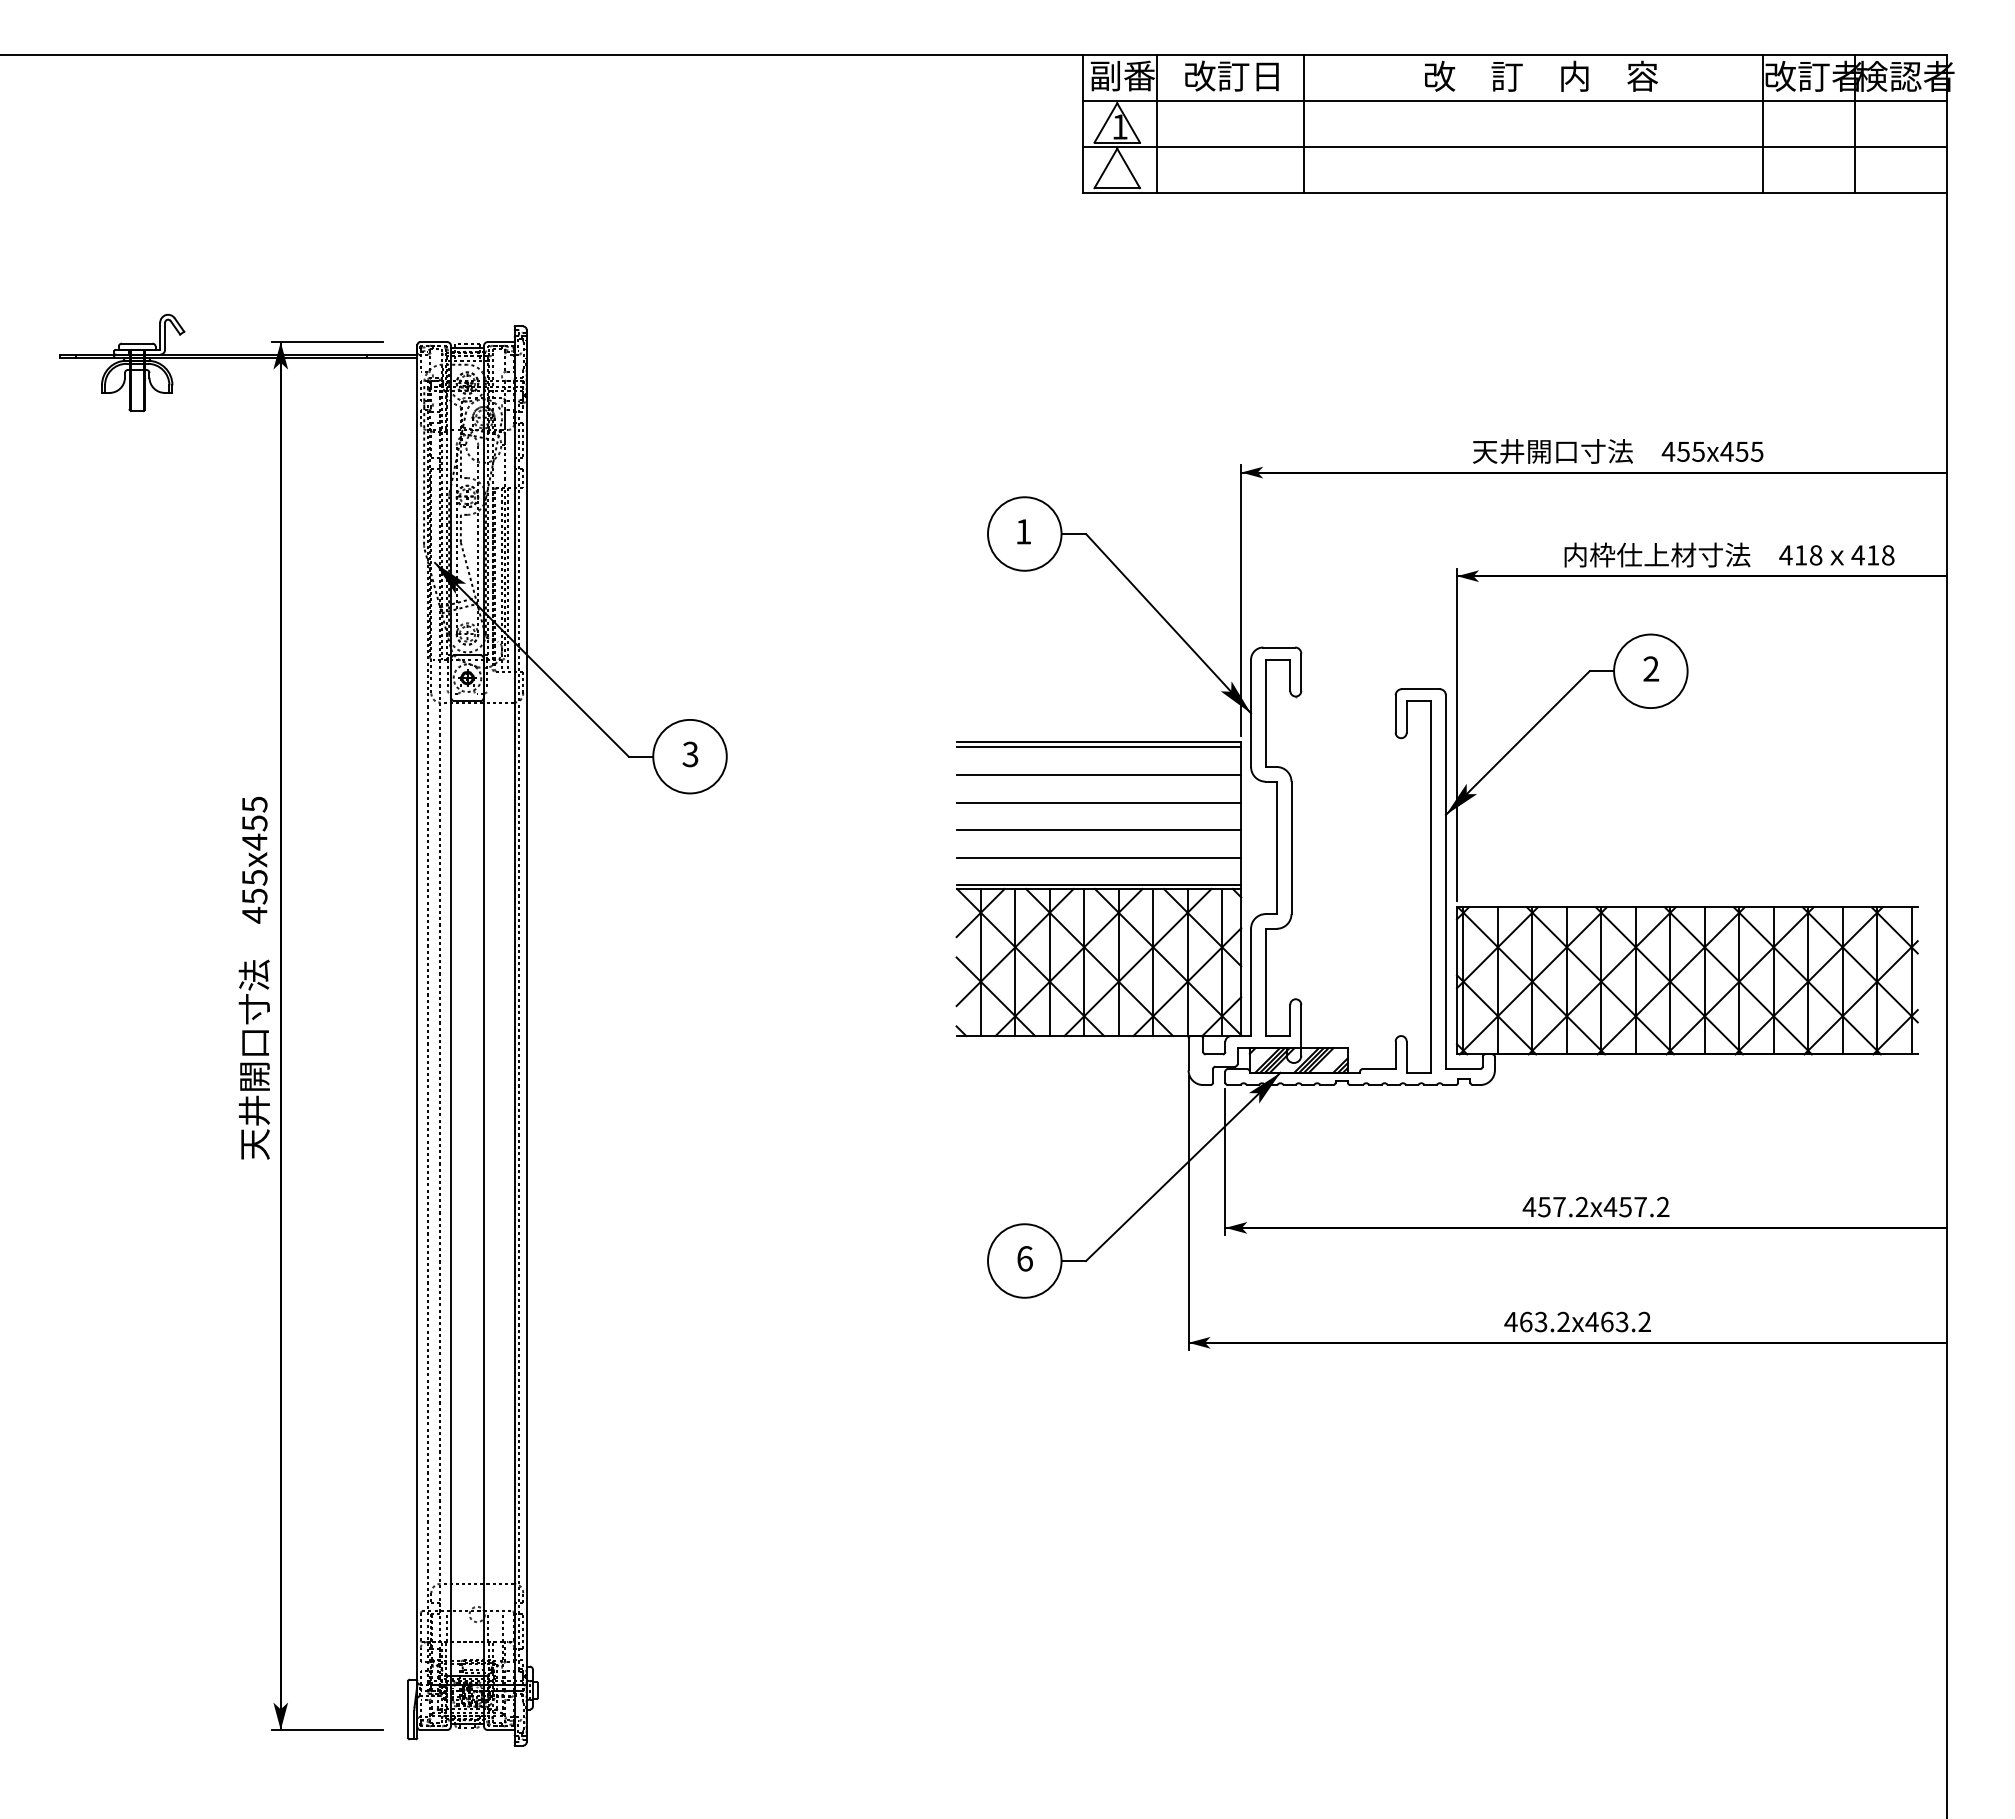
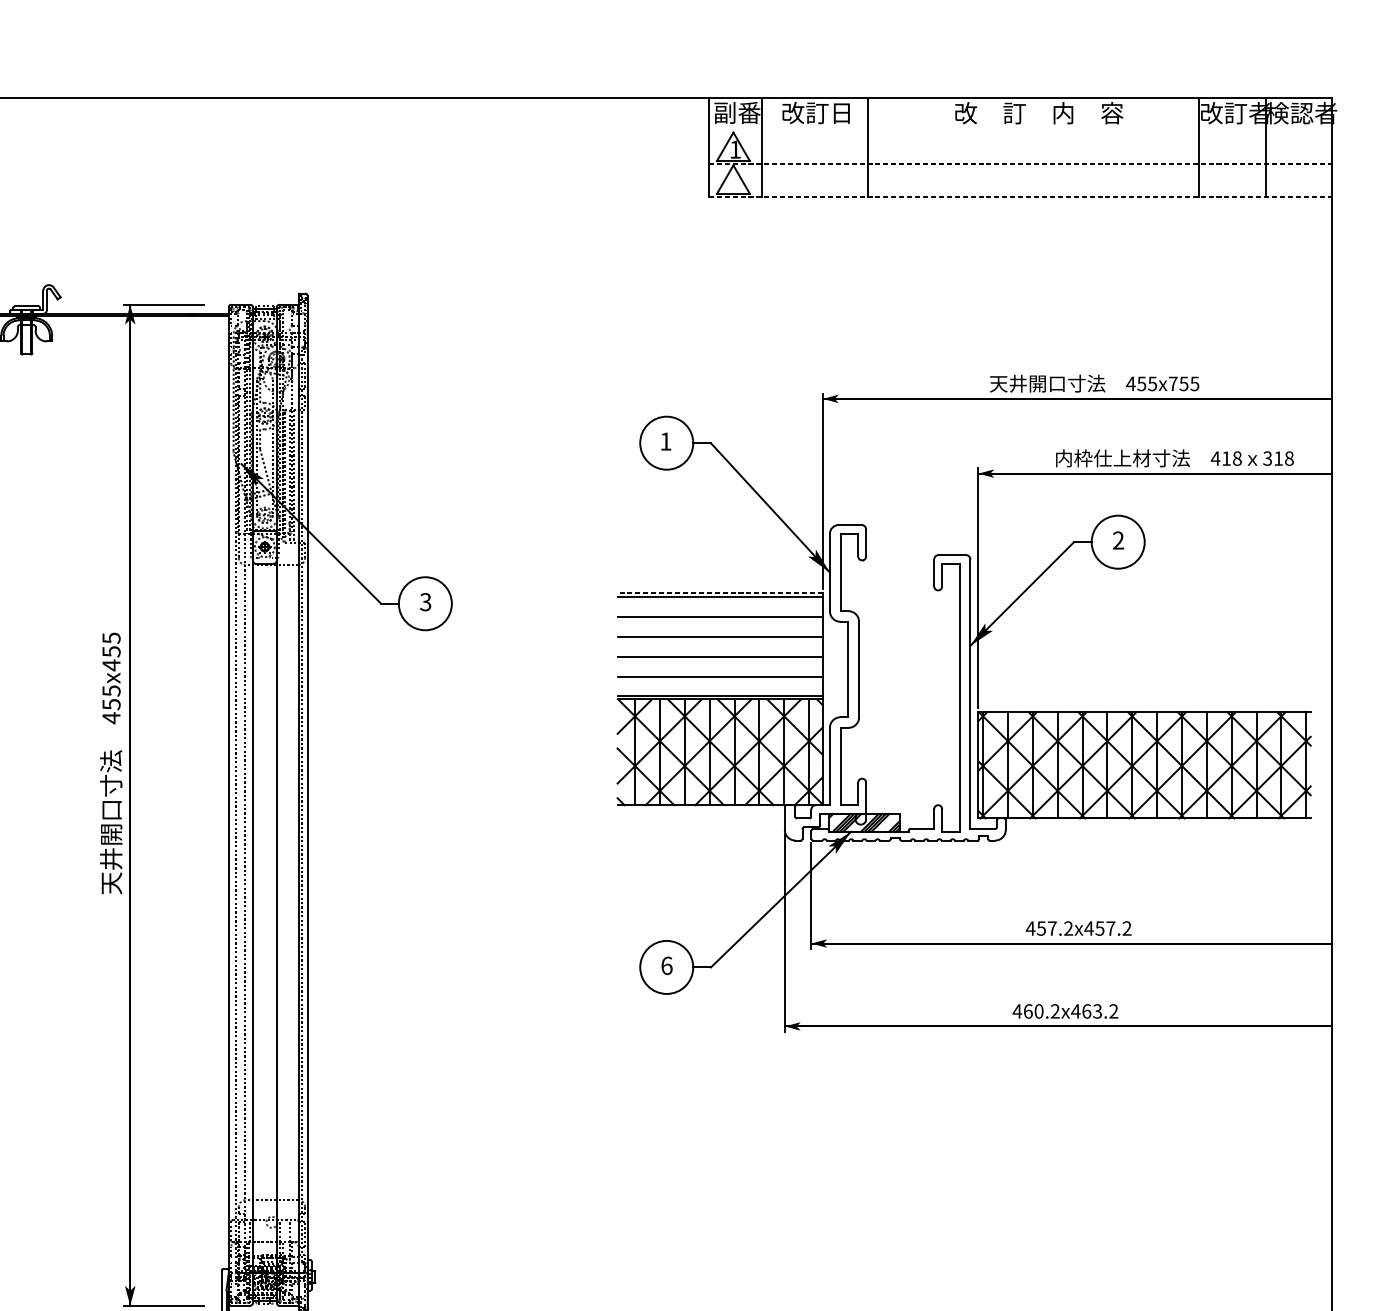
line: (1515, 100) -> (1020, 130), removed
line: (1515, 146) -> (1020, 163), solid -> dashed
line: (1515, 192) -> (1020, 196), solid -> dashed
text: (1726, 451) -> (1172, 383), 455x455 -> 455x755
text: (1857, 555) -> (1267, 458), 418 -> 318
line: (1098, 741) -> (719, 592), solid -> dashed
text: (1540, 1322) -> (1038, 1011), 463.2x463.2 -> 460.2x463.2

